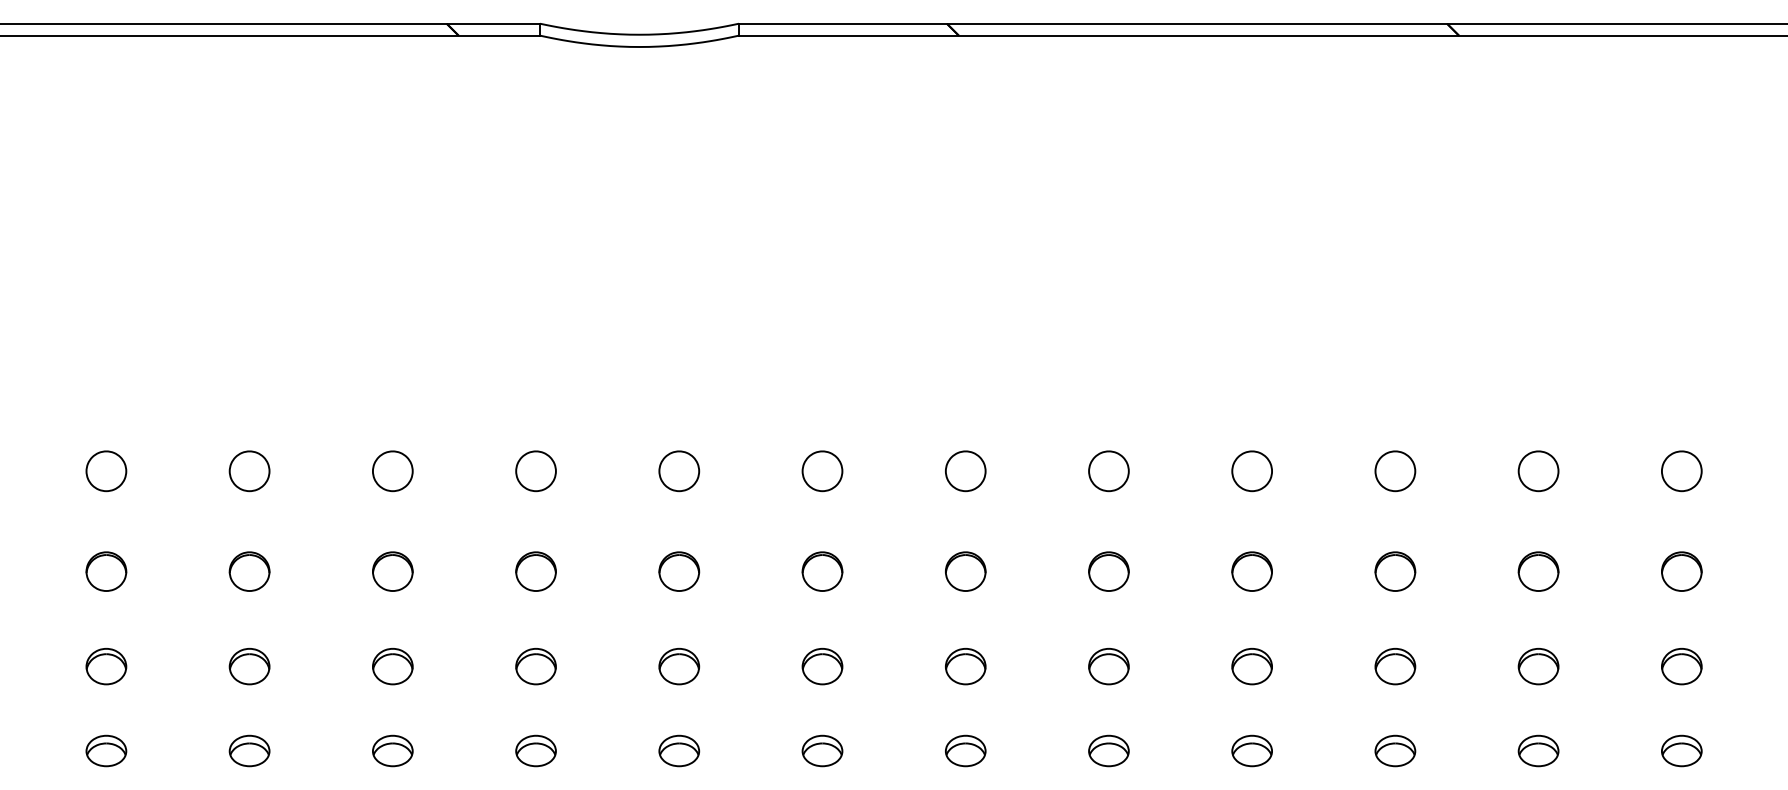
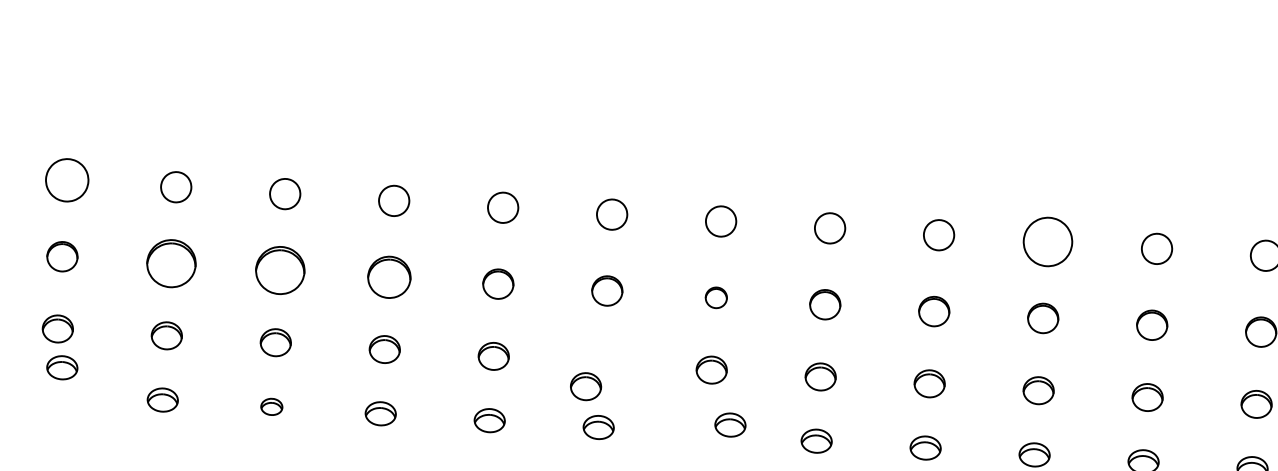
part: (106, 471) -> (67, 180), size x1.4
part: (1395, 471) -> (1048, 242), size x1.6
part: (249, 571) -> (171, 263), size x1.6
part: (392, 571) -> (280, 270), size x1.6
part: (535, 571) -> (388, 277), size x1.4
part: (965, 571) -> (716, 297), size x0.7
part: (822, 666) -> (586, 386), moved
part: (106, 750) -> (62, 367), moved
part: (392, 750) -> (271, 406), size x0.7
part: (965, 750) -> (730, 424), moved

